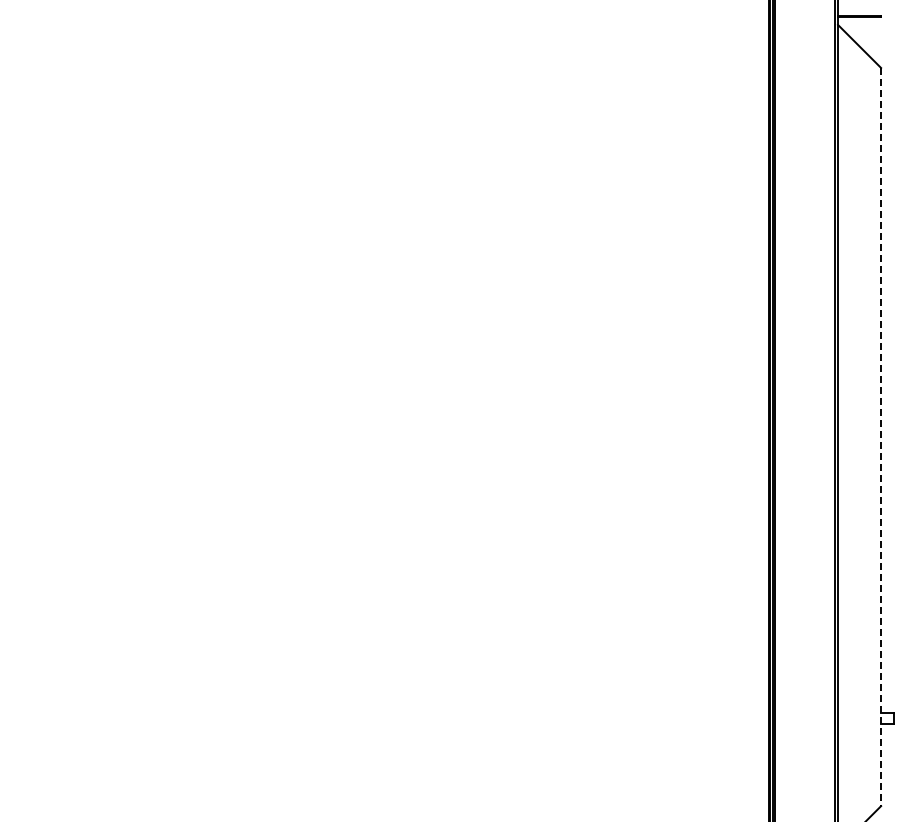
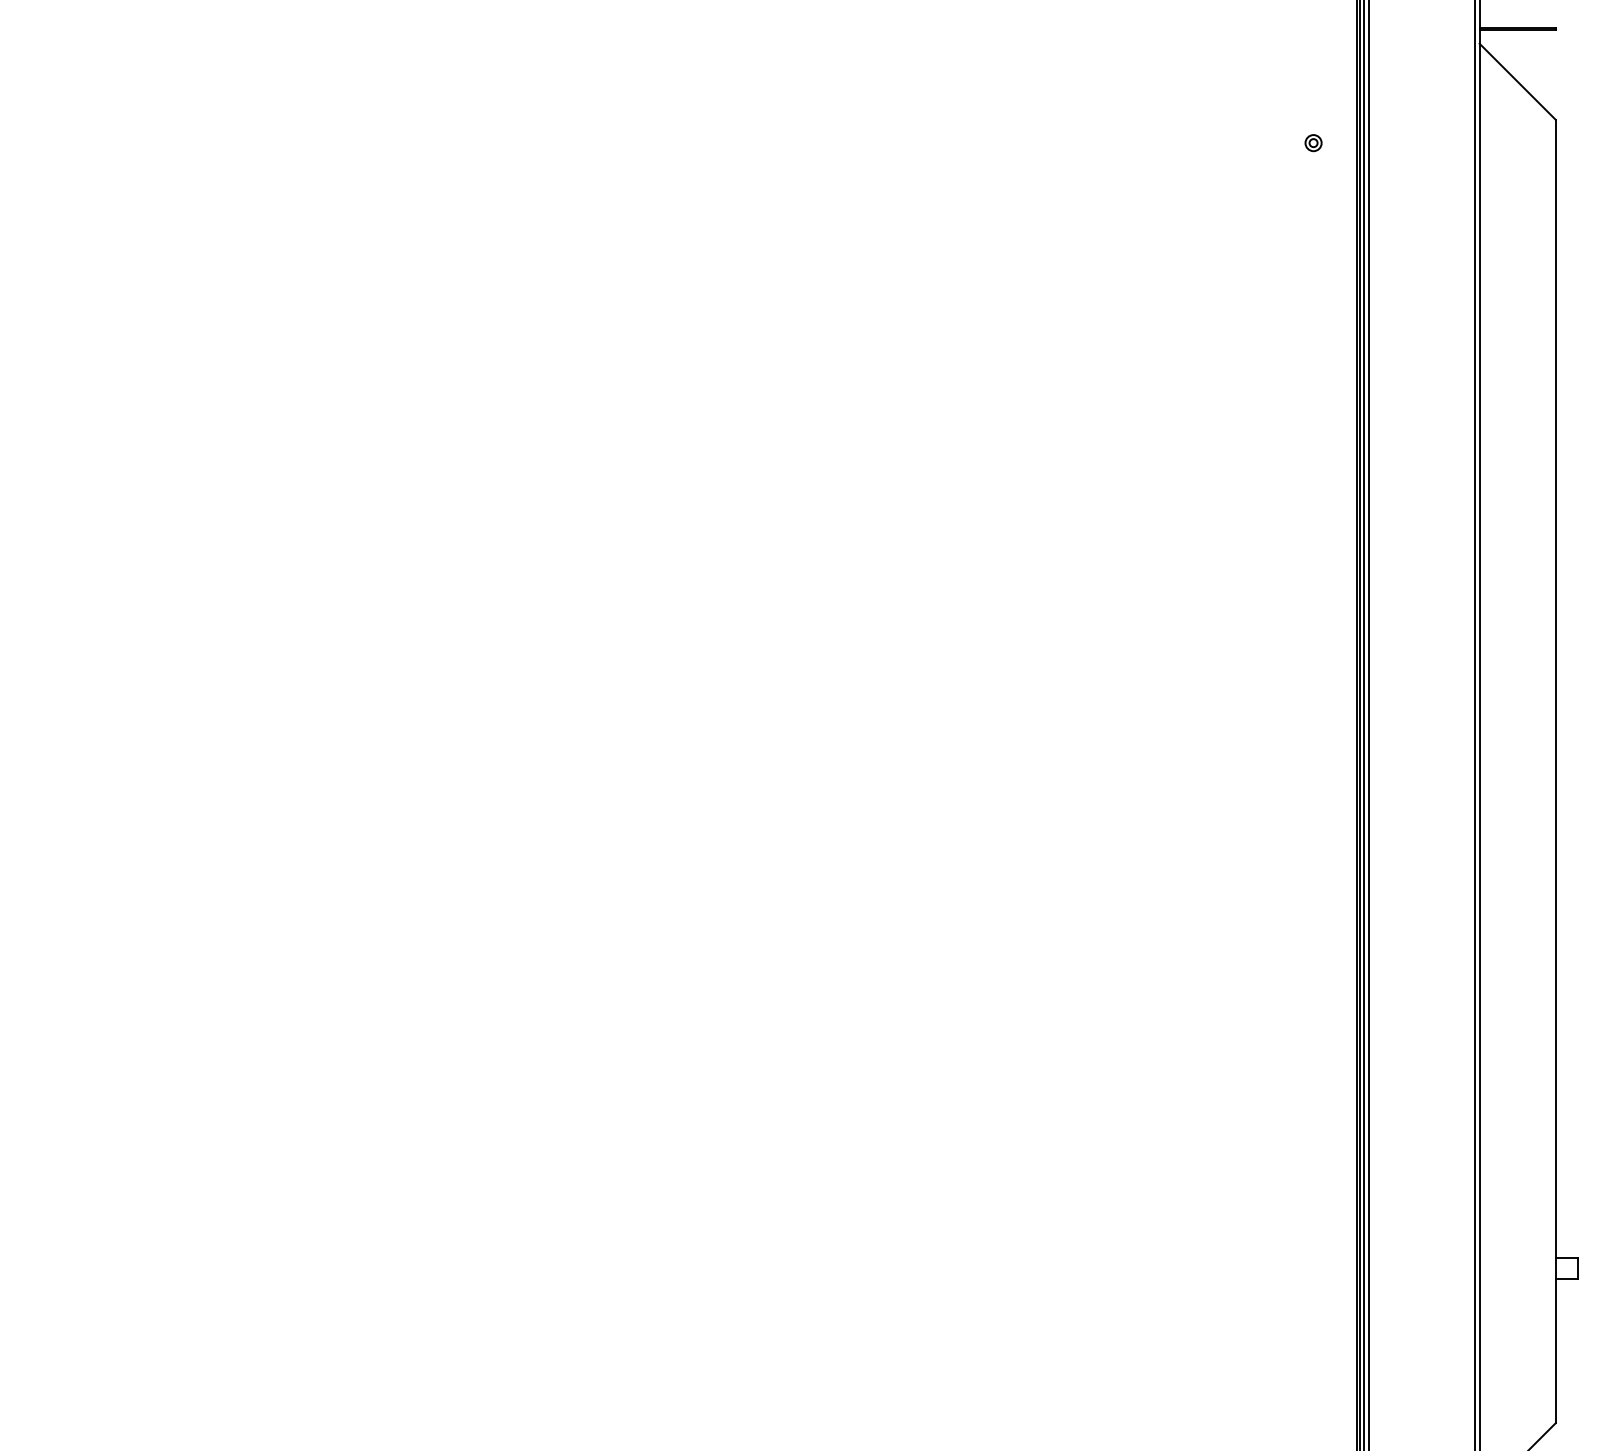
part: (743, 80) -> (1312, 141), added
line: (881, 437) -> (1556, 772), dashed -> solid

